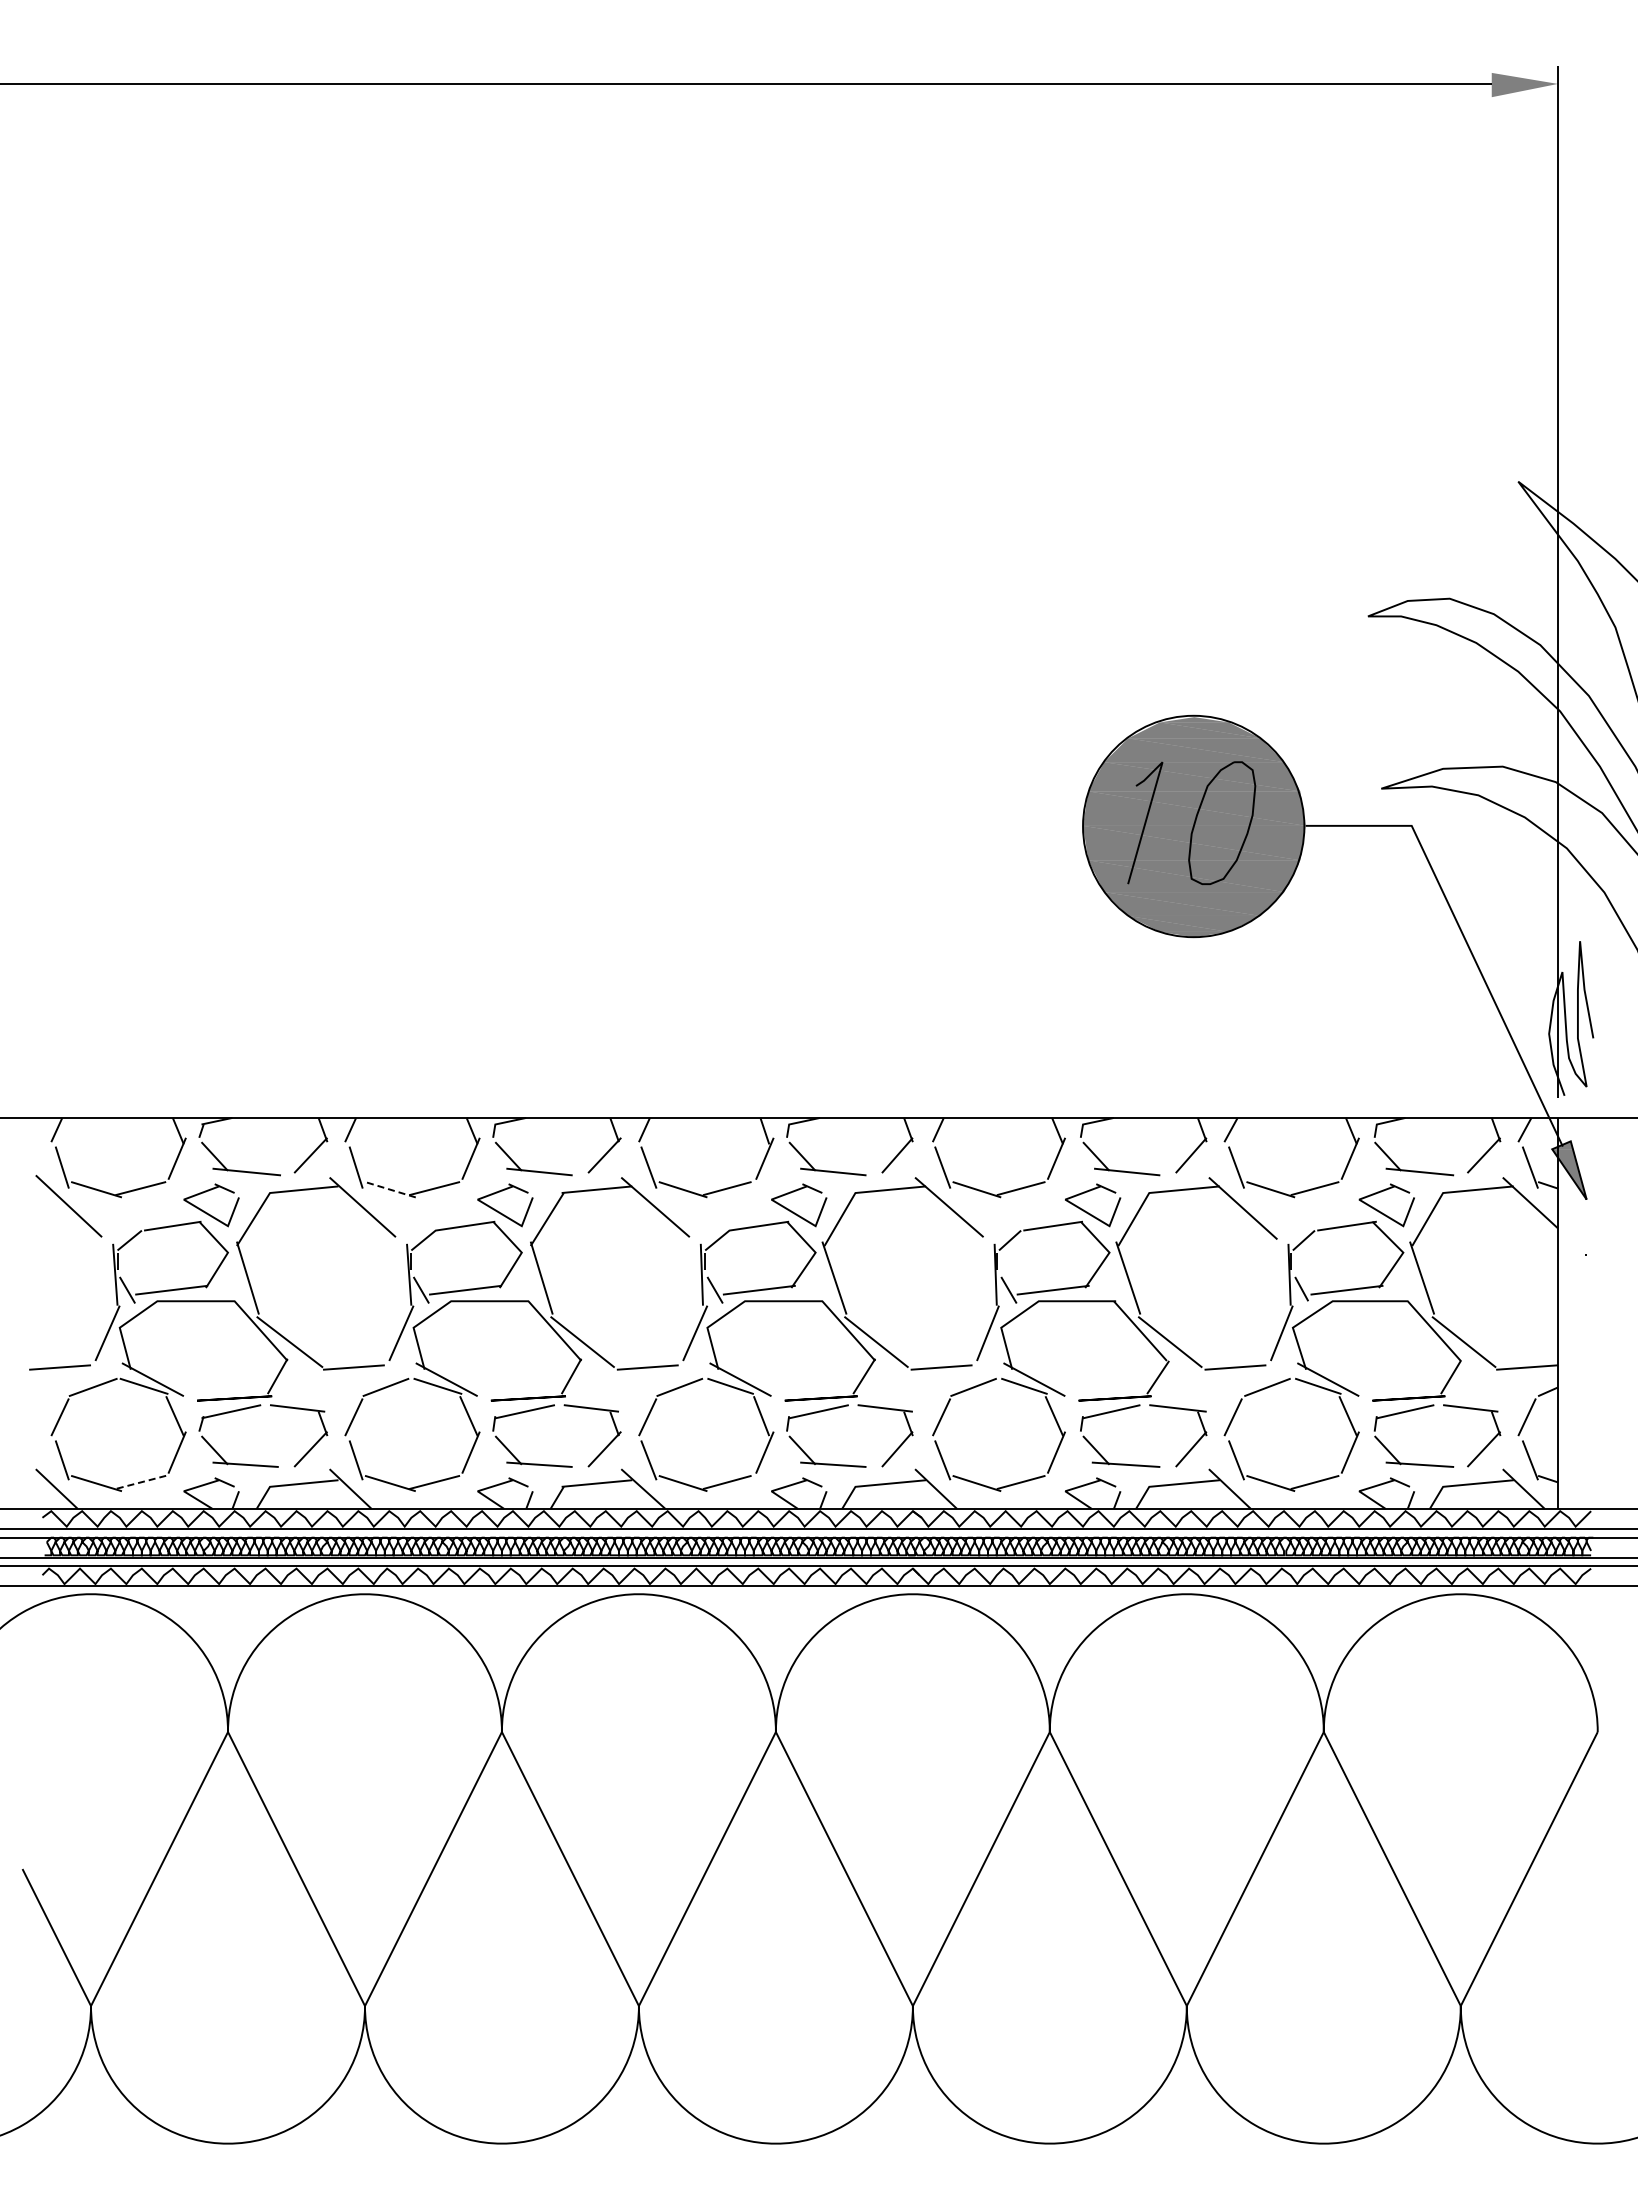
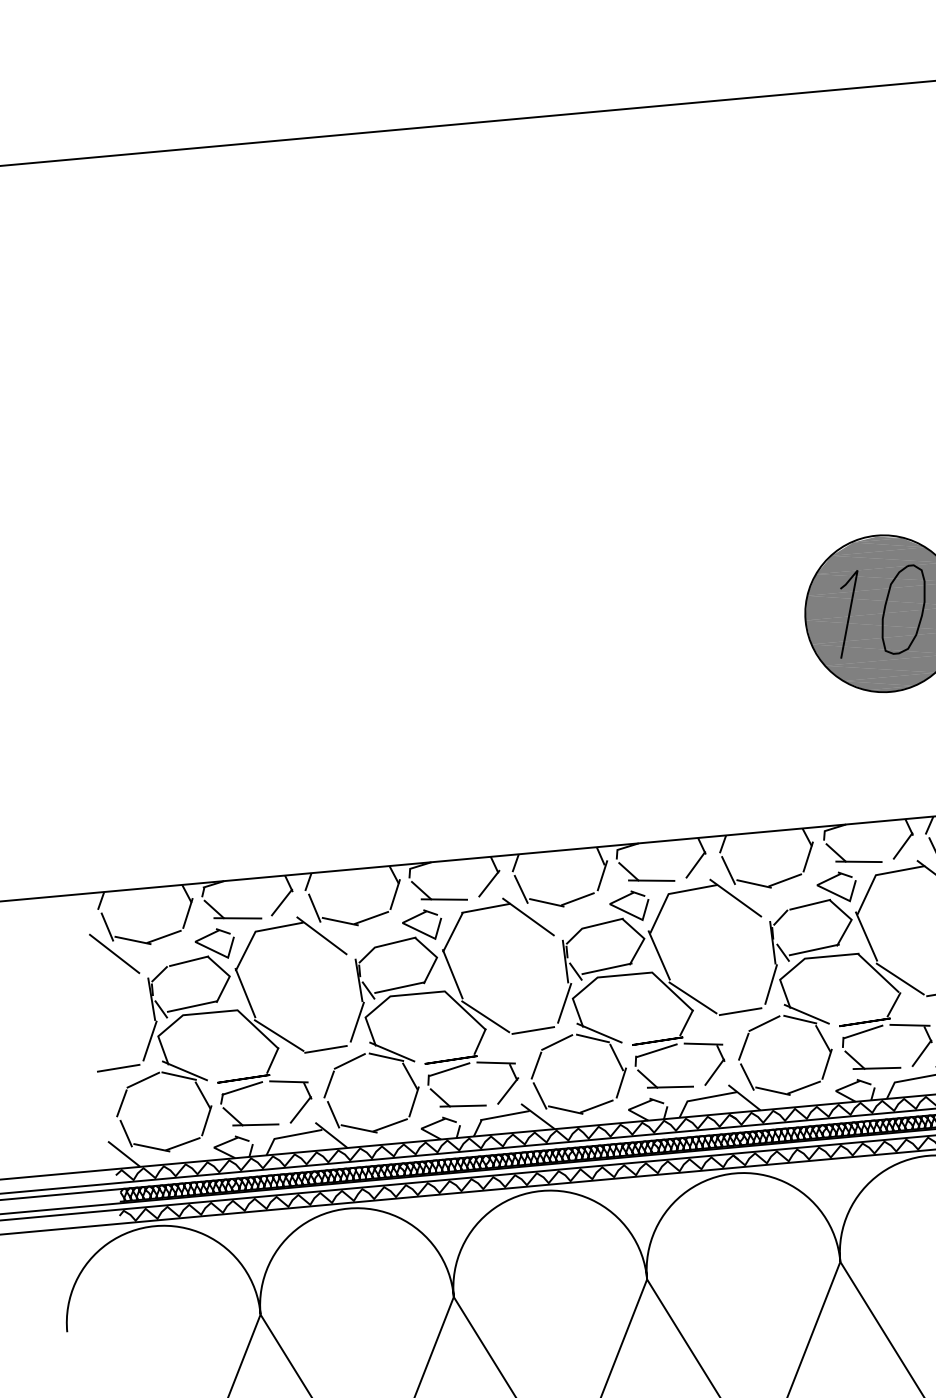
line: (390, 1189) -> (340, 921), dashed -> solid
line: (140, 1482) -> (182, 1144), dashed -> solid

